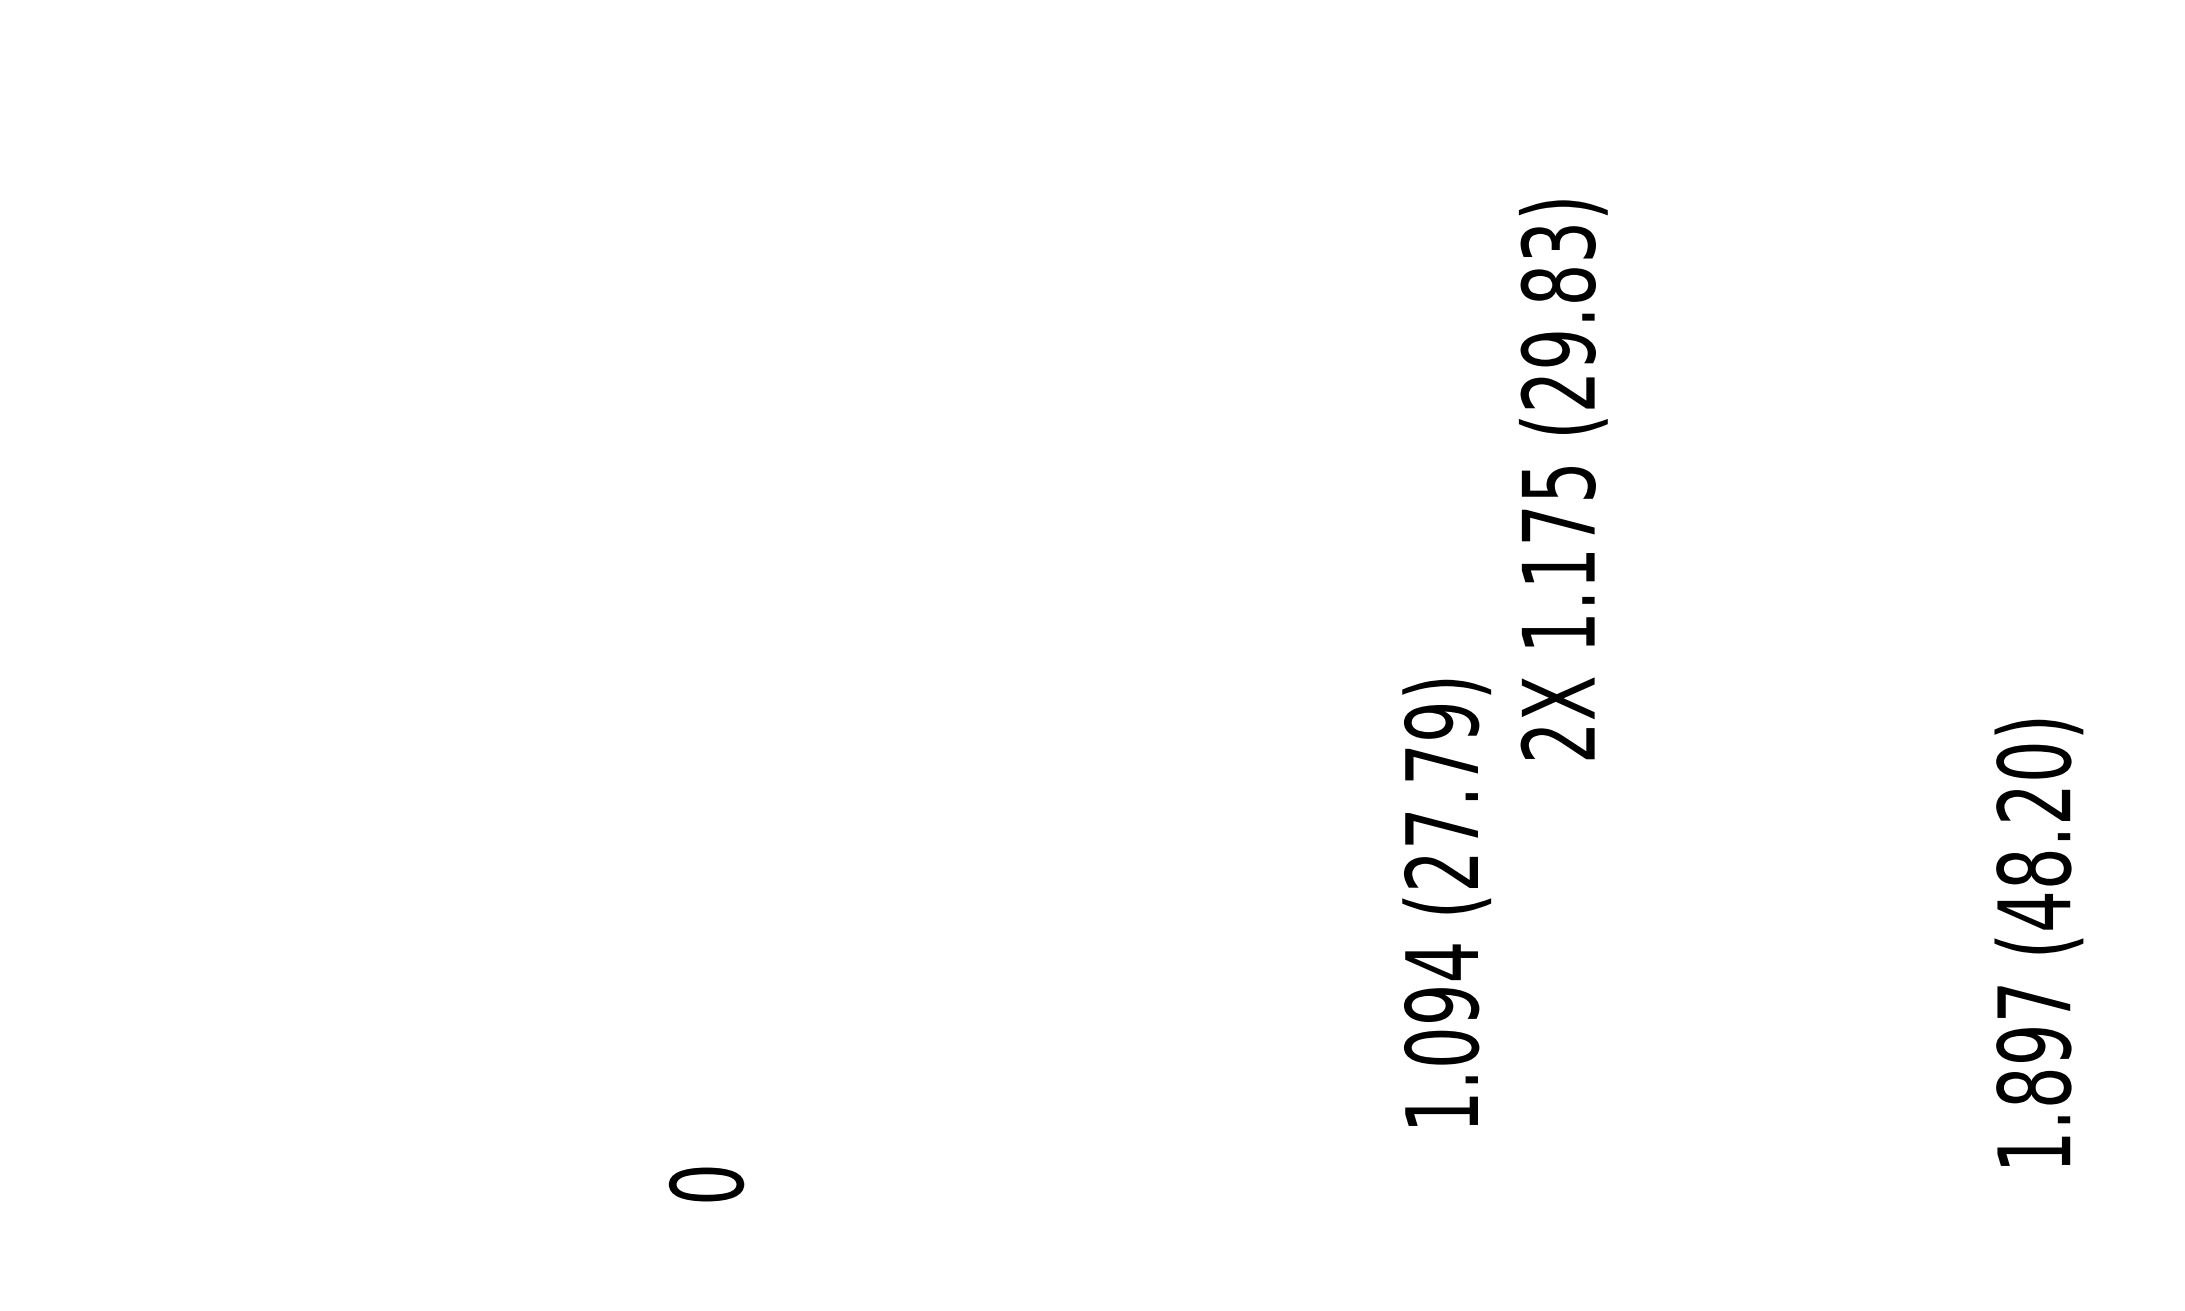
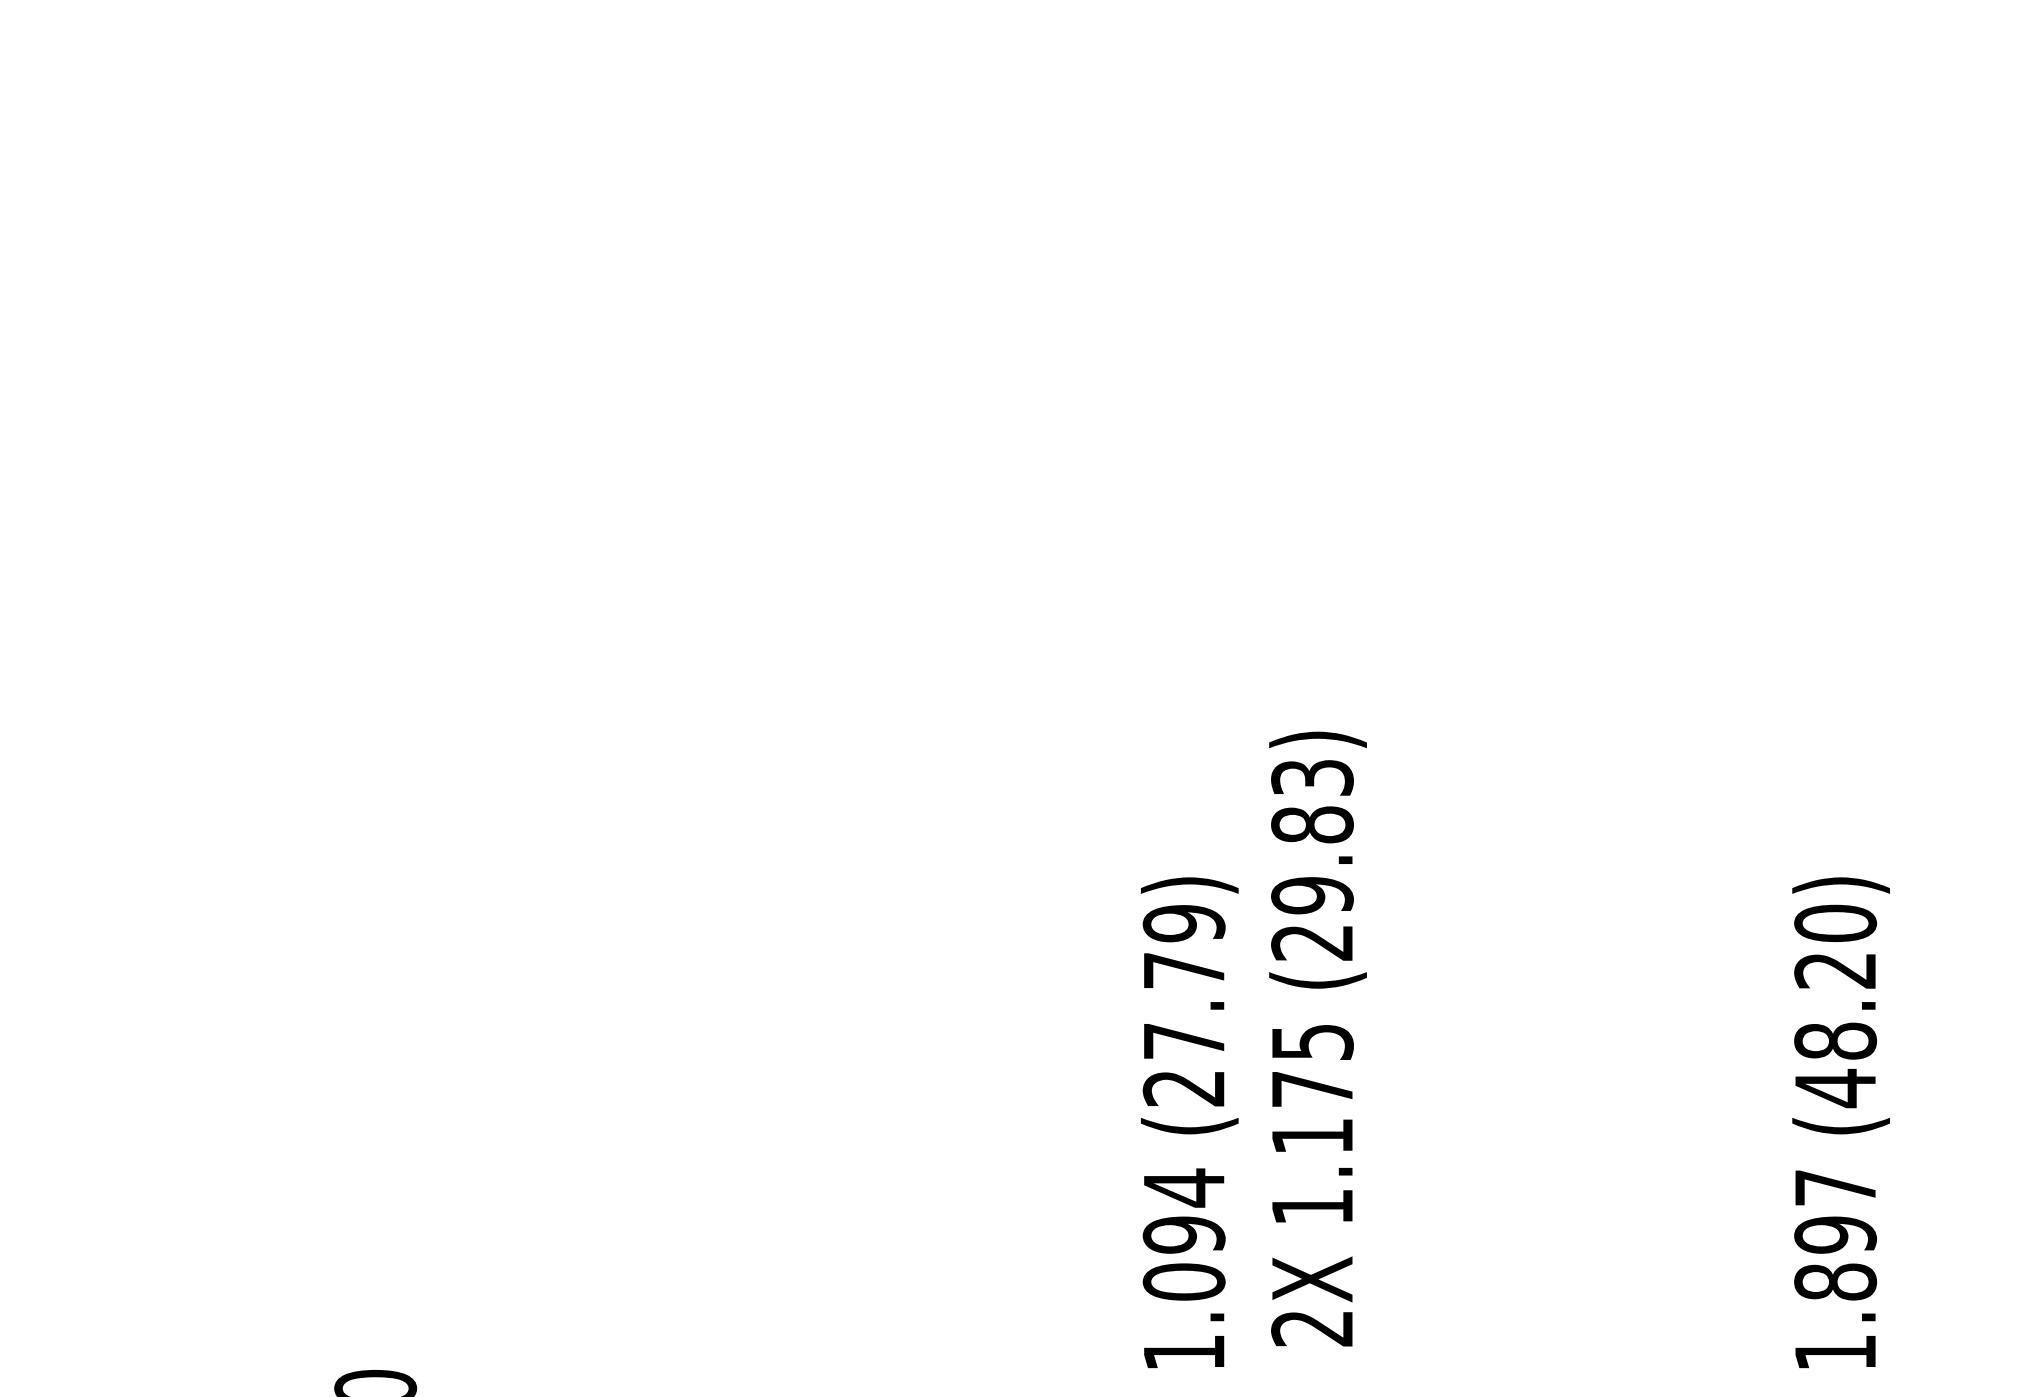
text: (1563, 479) -> (1318, 1038), moved
text: (1446, 902) -> (1189, 1122), moved

